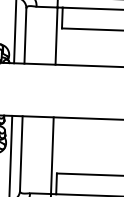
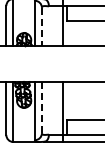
line: (24, 35) -> (41, 26), solid -> dashed
line: (20, 153) -> (41, 107), solid -> dashed

